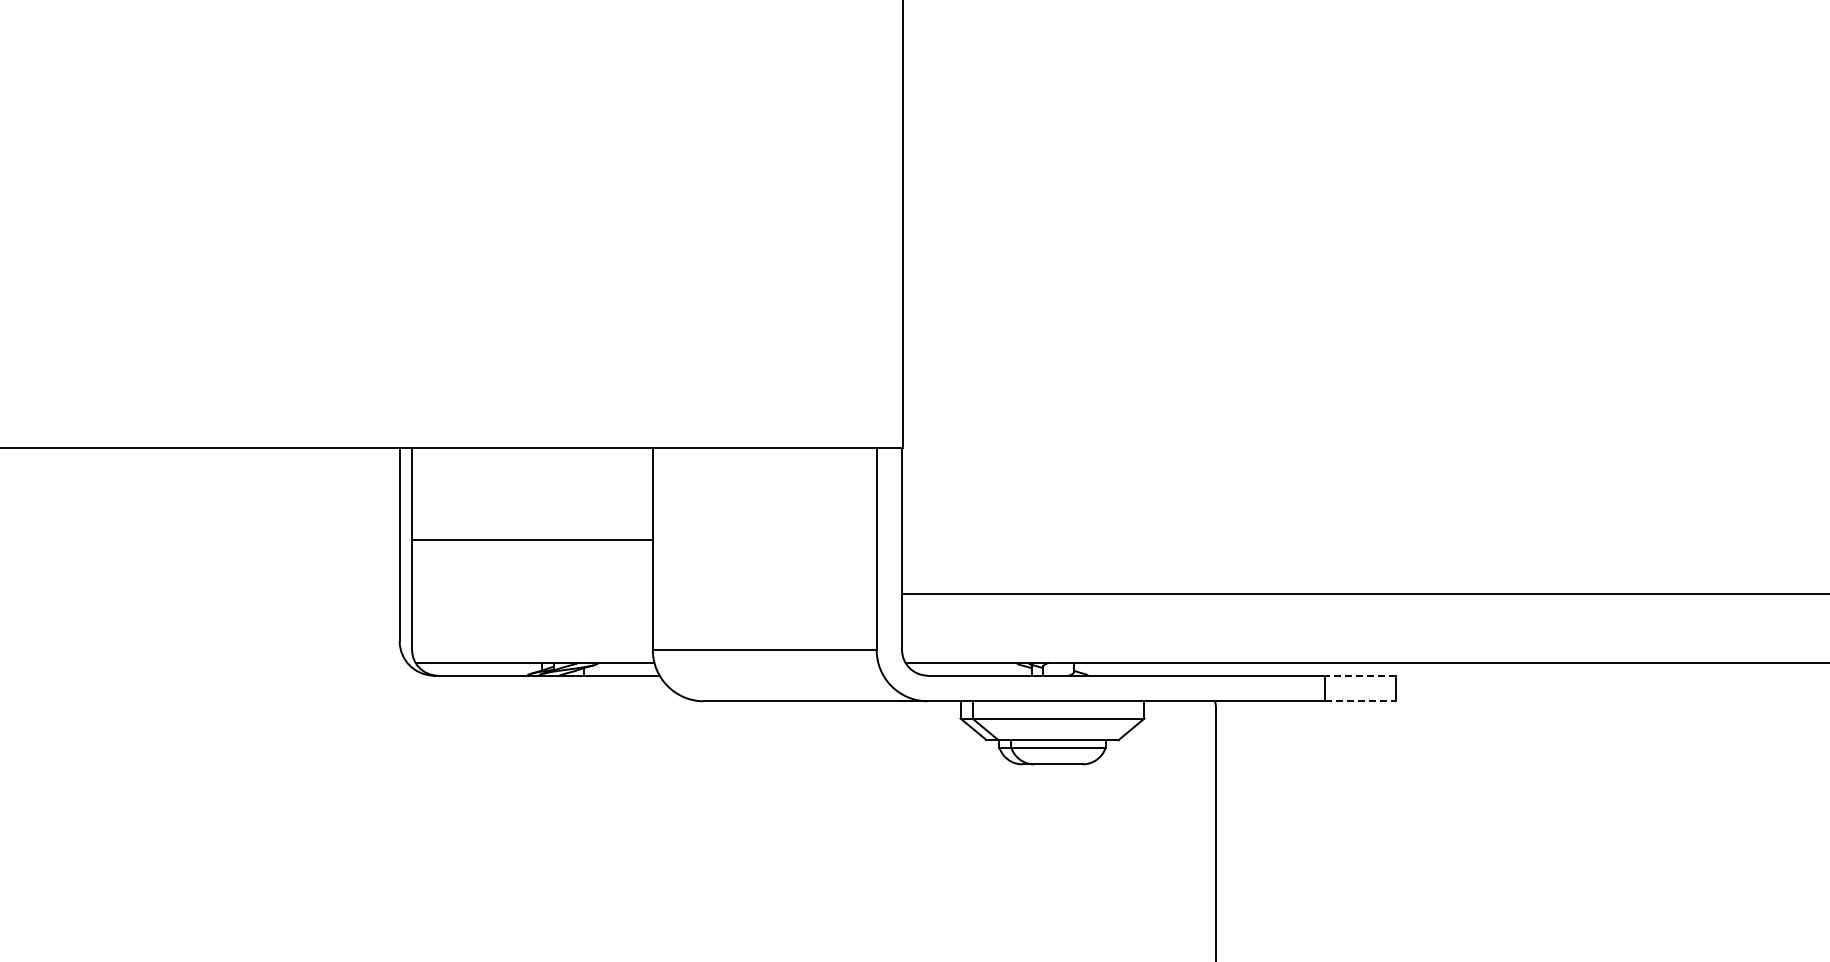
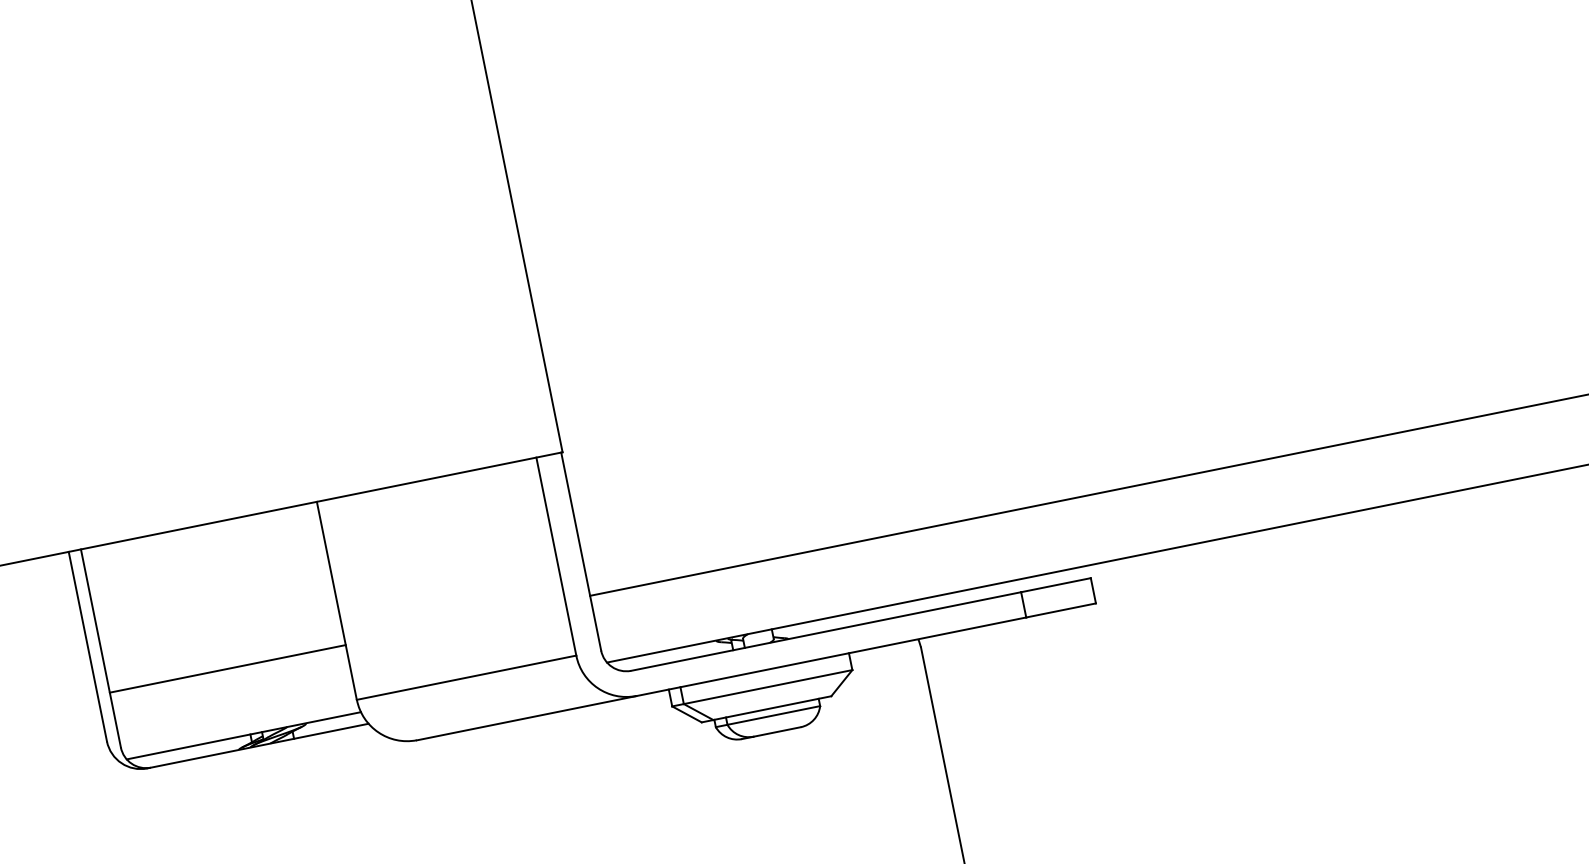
line: (532, 539) -> (227, 668), moved
line: (1360, 675) -> (1055, 585), dashed -> solid
line: (1360, 701) -> (1060, 610), dashed -> solid

